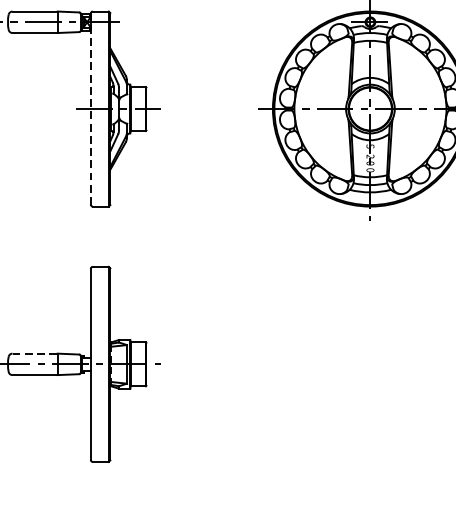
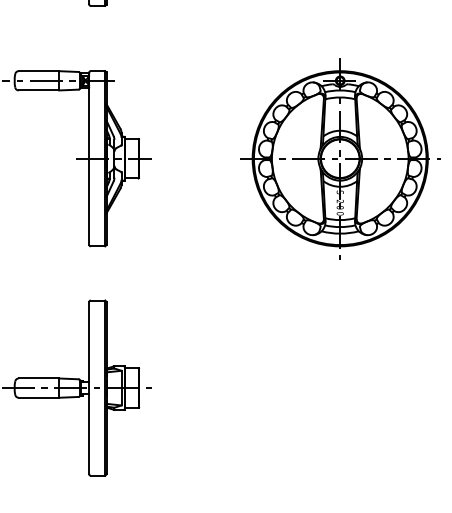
line: (91, 108) -> (89, 158), dashed -> solid
line: (35, 353) -> (39, 378), dashed -> solid

